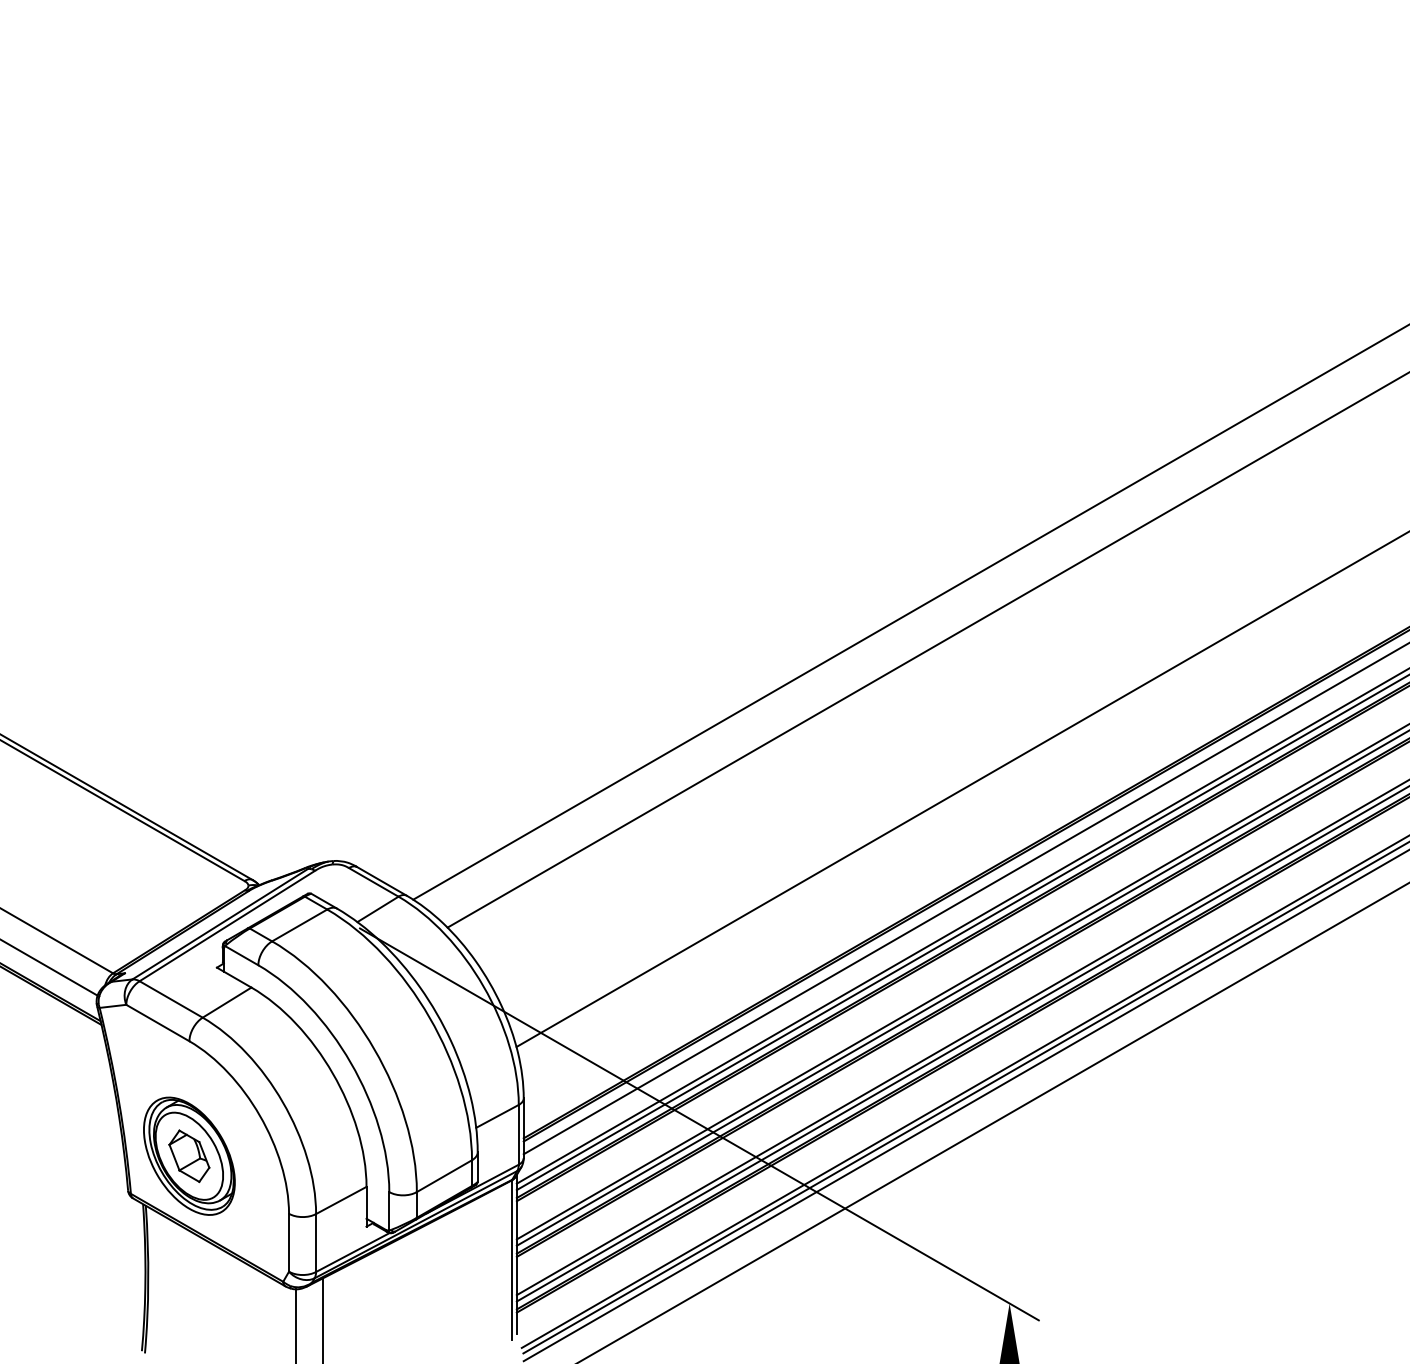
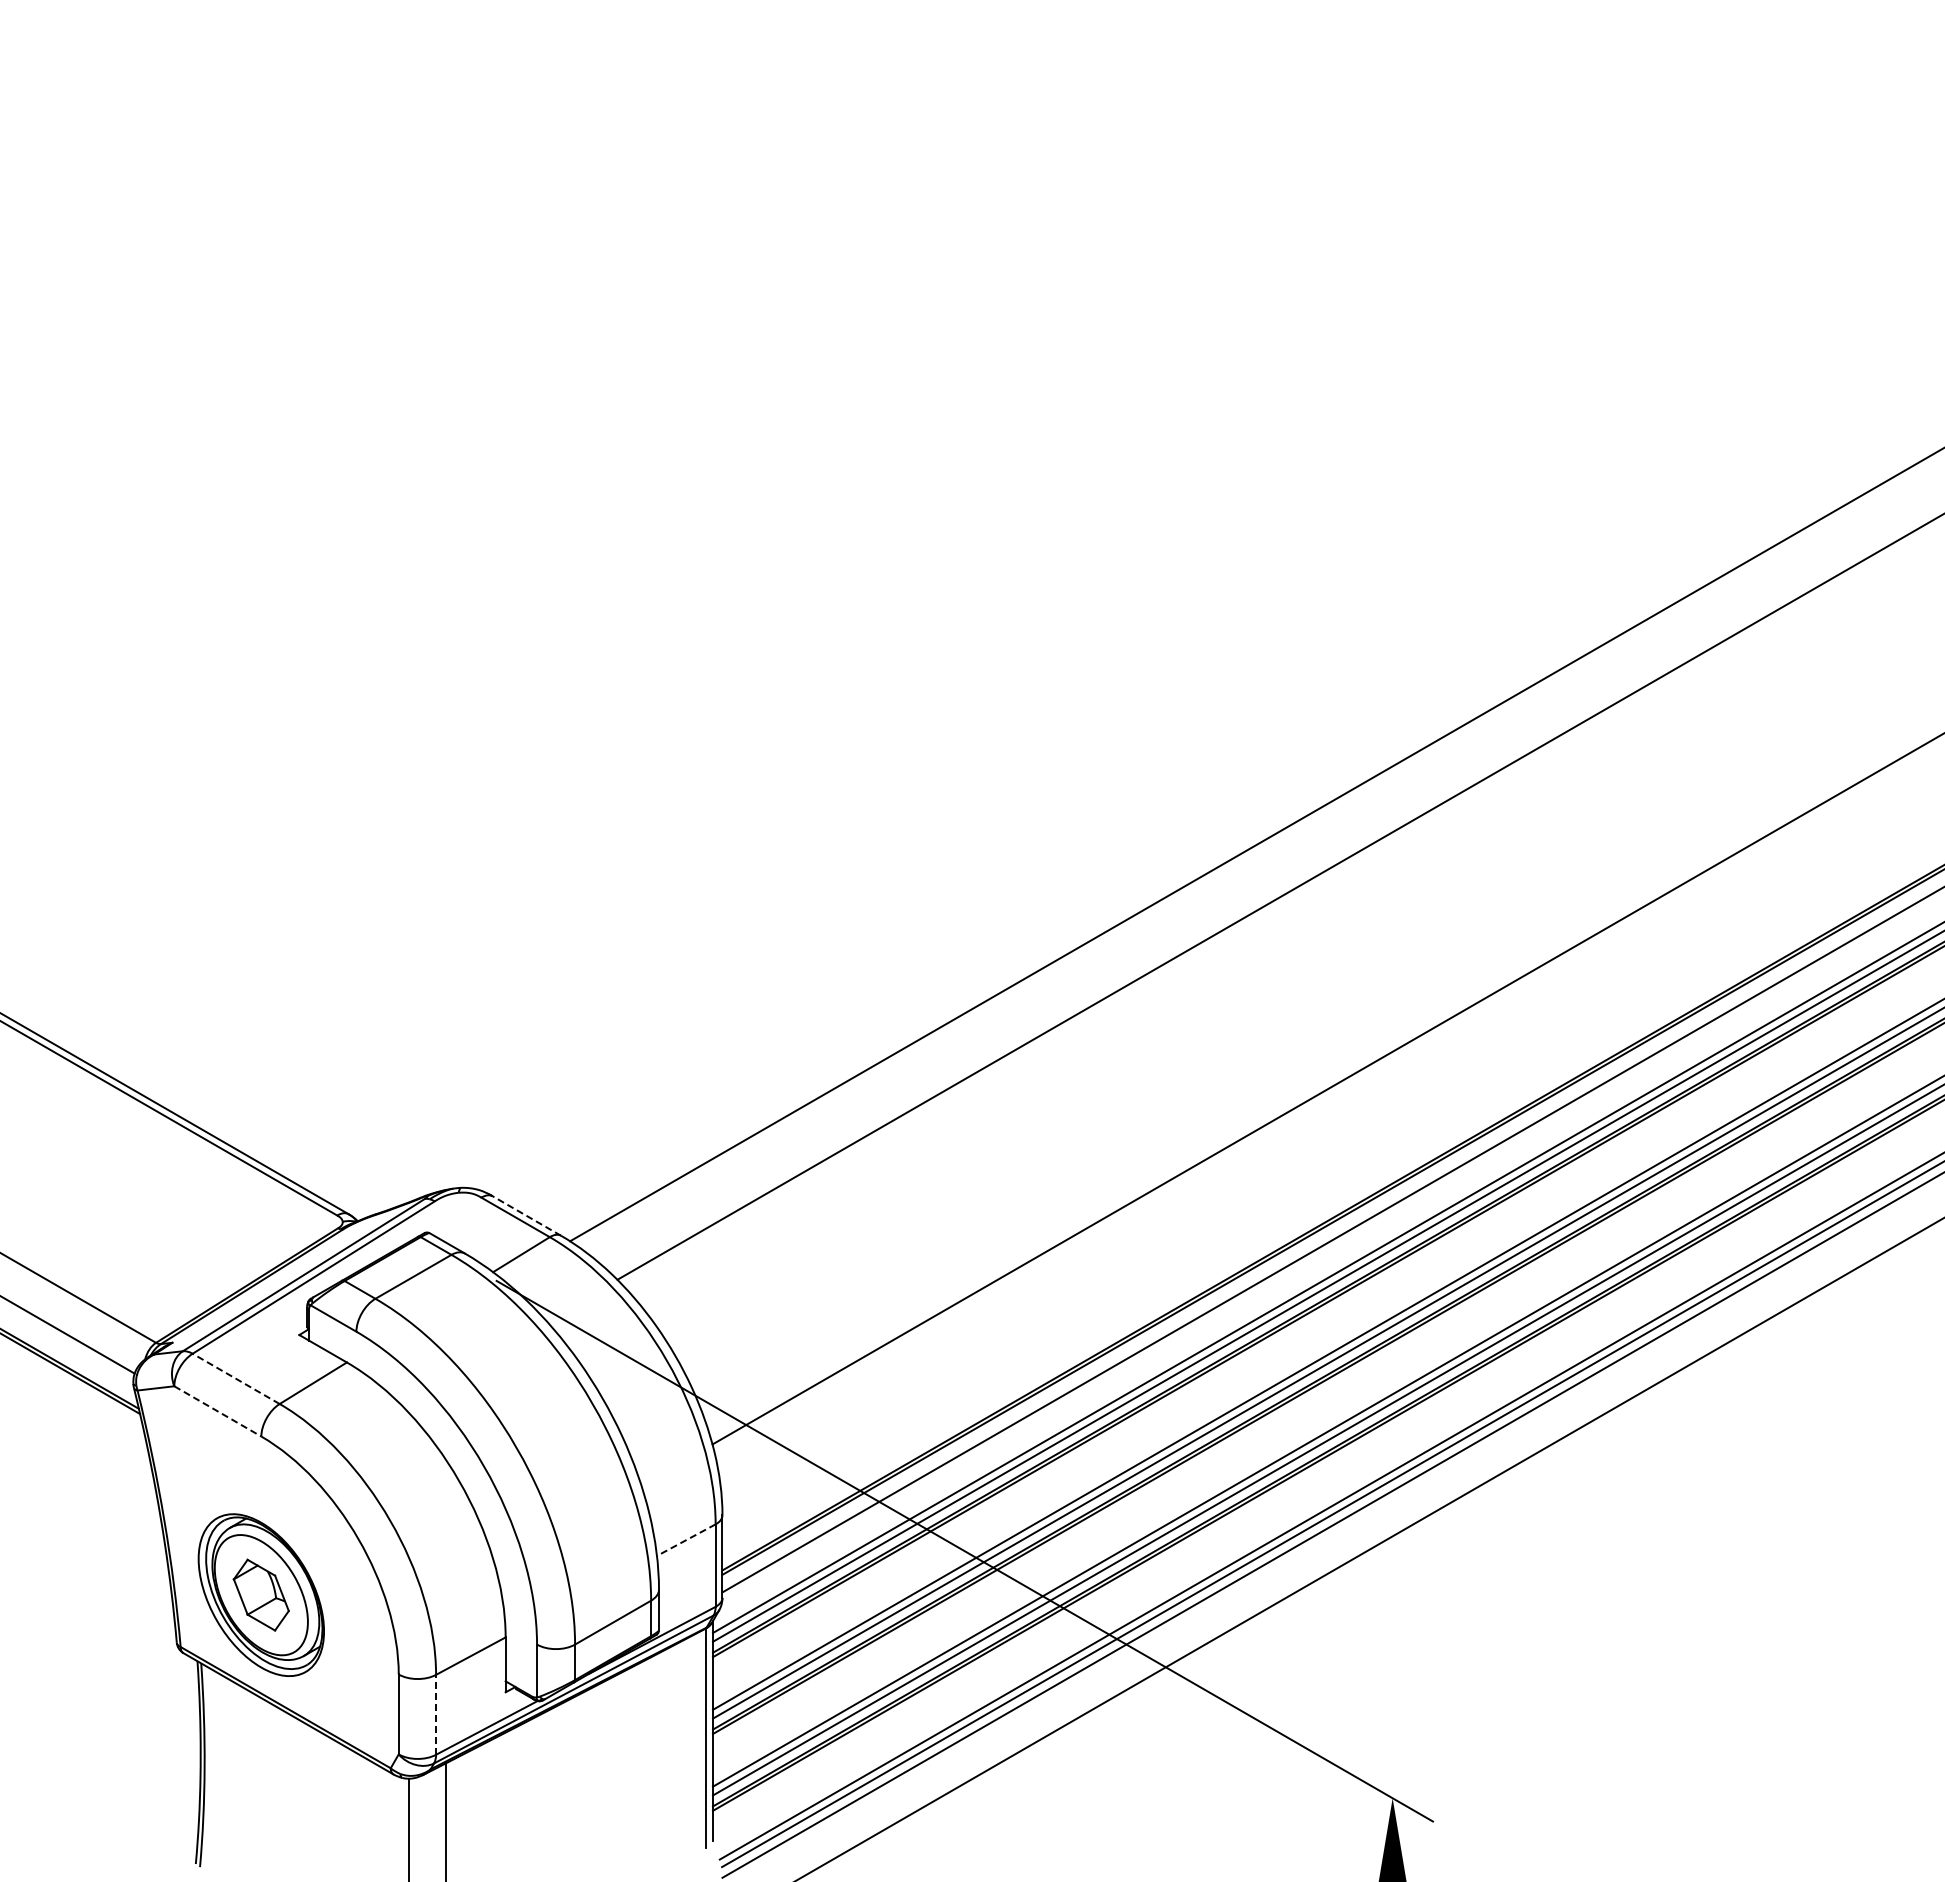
line: (381, 881) -> (526, 1215), solid -> dashed
line: (170, 999) -> (235, 1378), solid -> dashed
line: (158, 1023) -> (218, 1411), solid -> dashed
line: (496, 1116) -> (685, 1540), solid -> dashed
line: (316, 1242) -> (436, 1714), solid -> dashed

